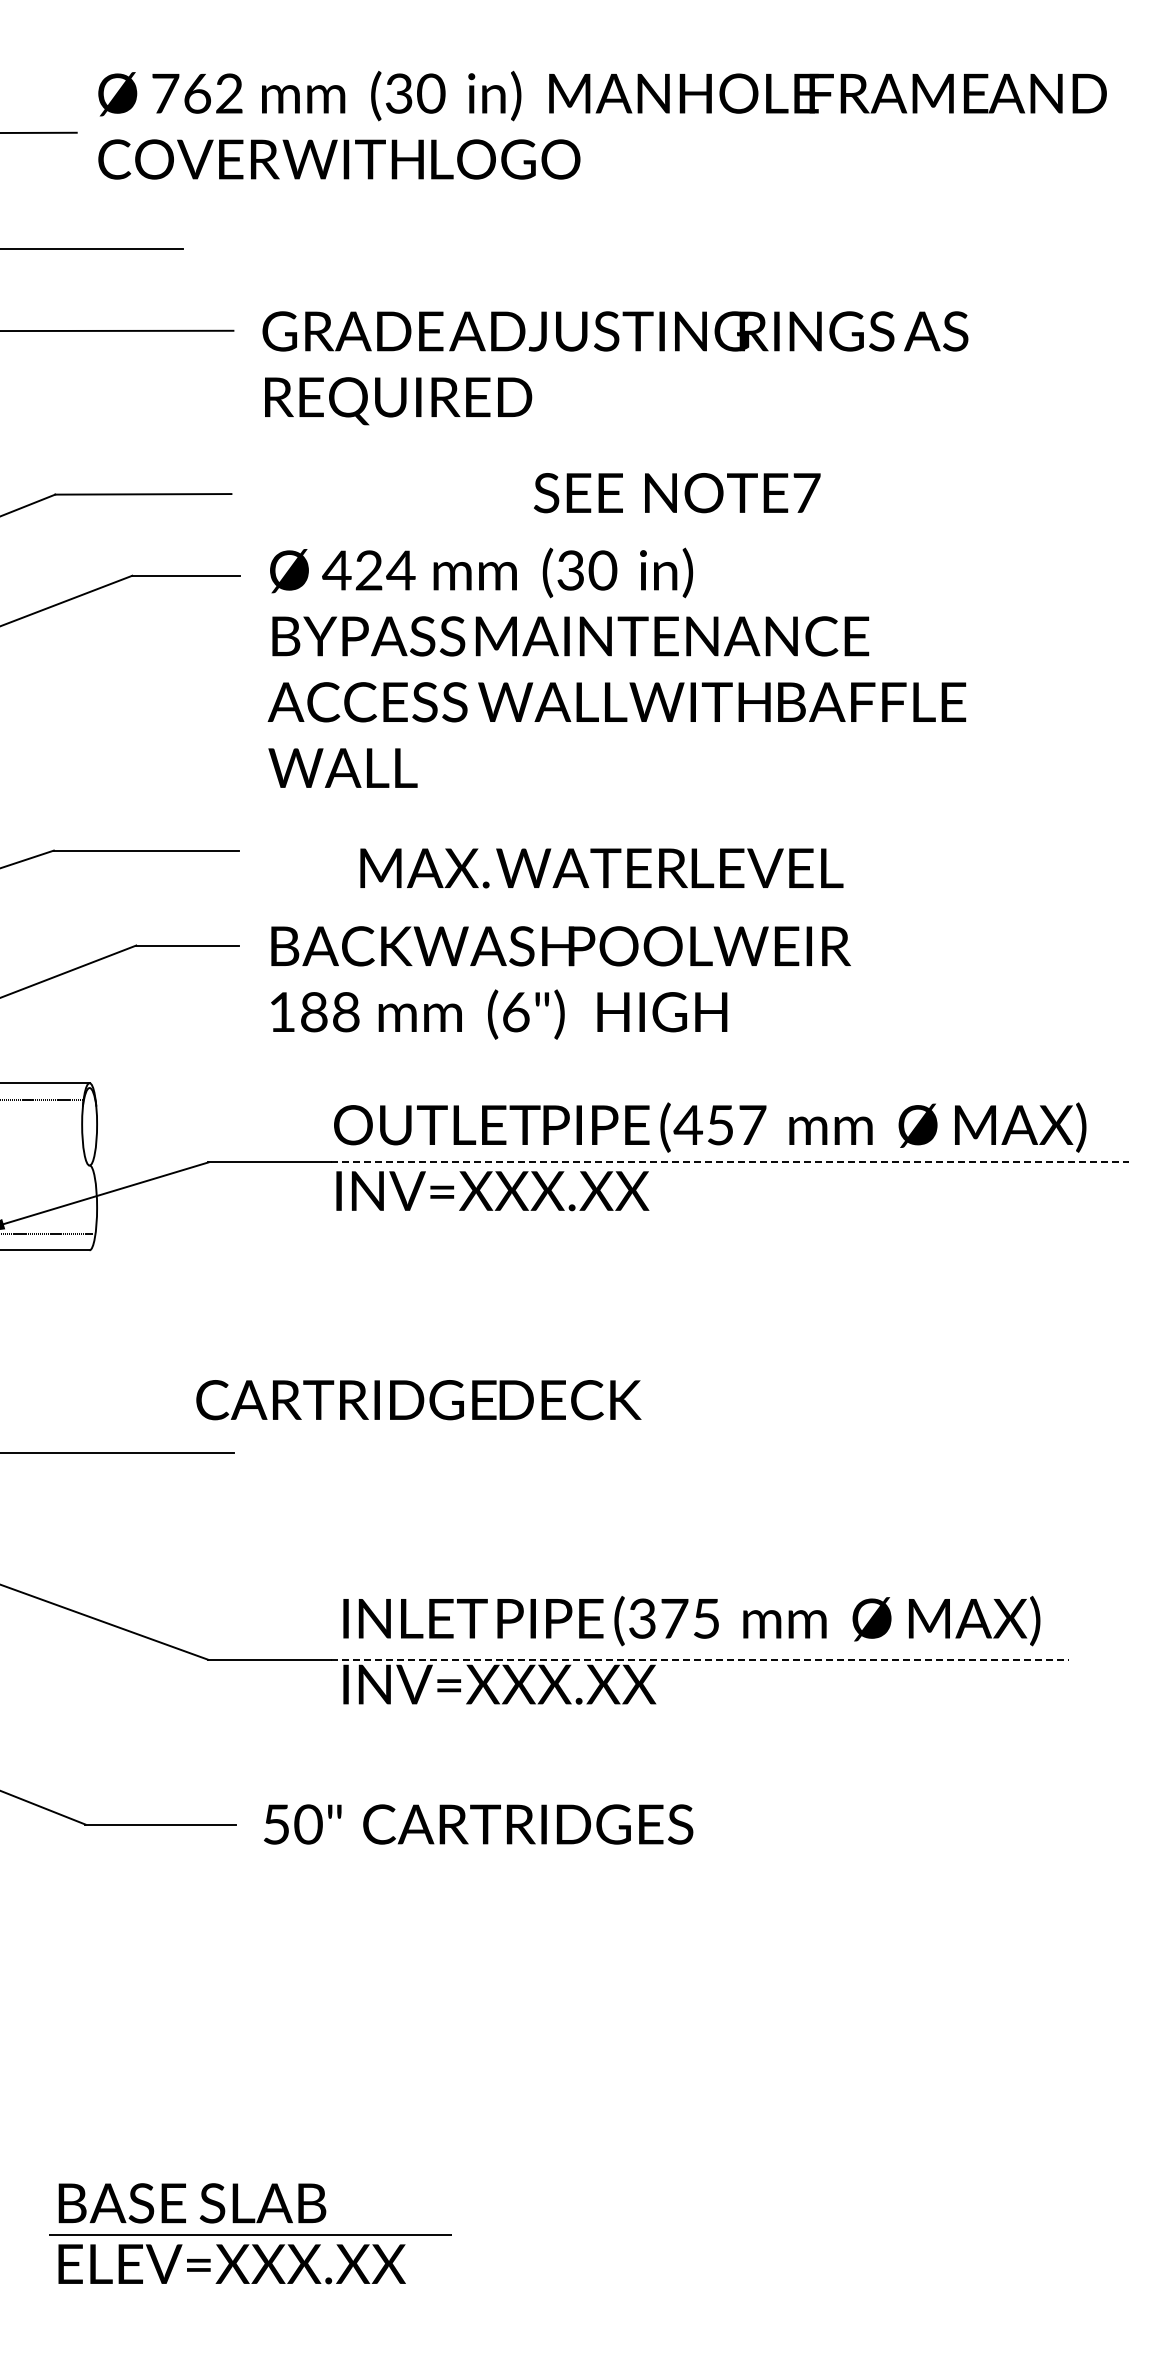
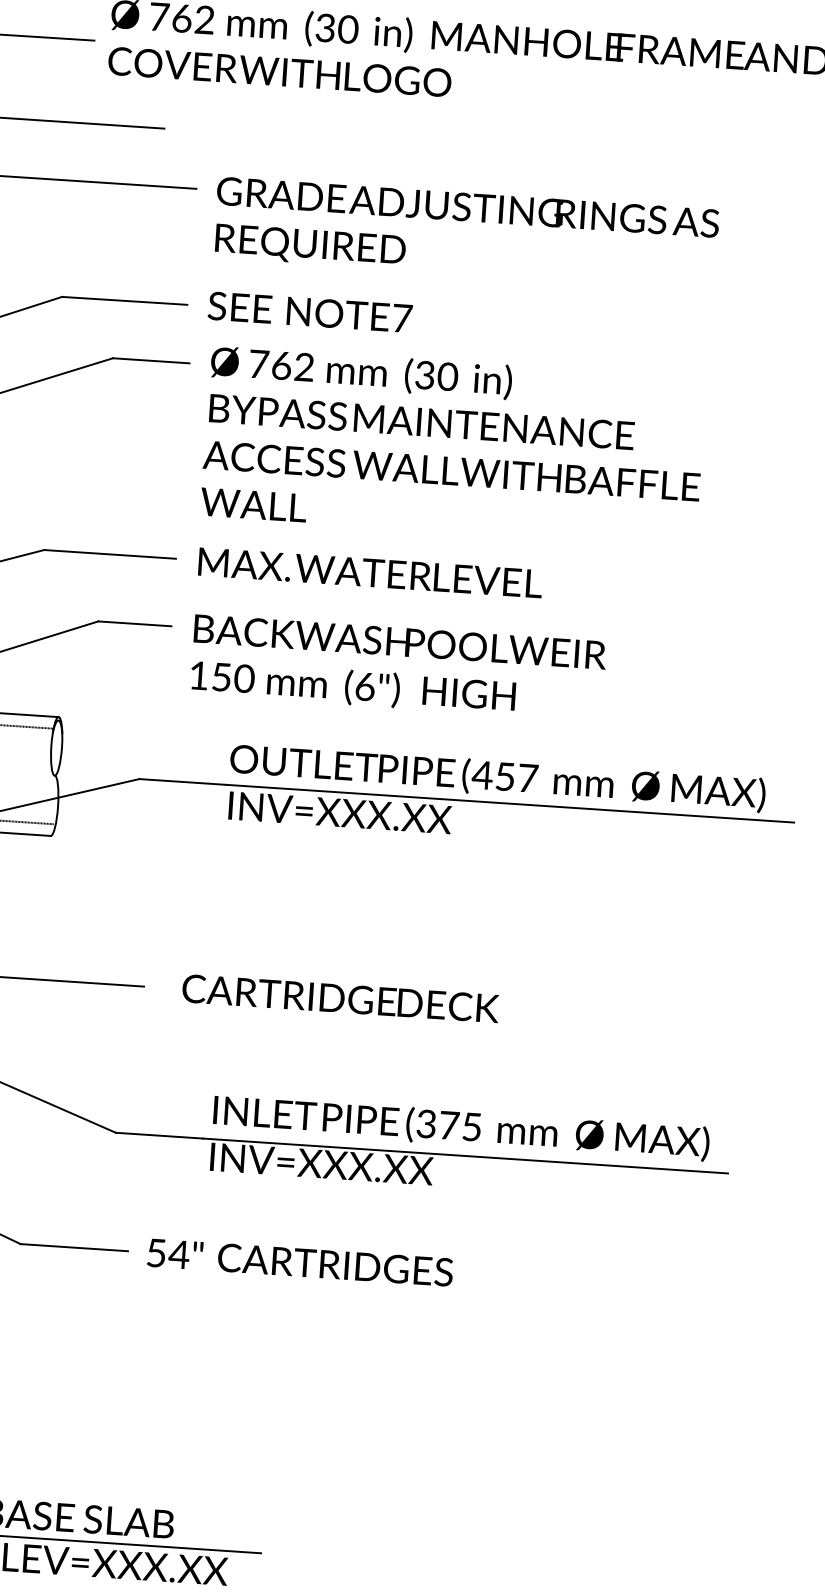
text: (677, 493) -> (310, 312), moved
text: (368, 570) -> (281, 365), 424 -> 762
text: (601, 868) -> (370, 573), moved
text: (330, 1012) -> (233, 678), 188 -> 150
line: (730, 1162) -> (510, 803), dashed -> solid
text: (418, 1400) -> (340, 998), moved
line: (700, 1659) -> (465, 1155), dashed -> solid
text: (307, 1824) -> (178, 1254), 50" -> 54"

